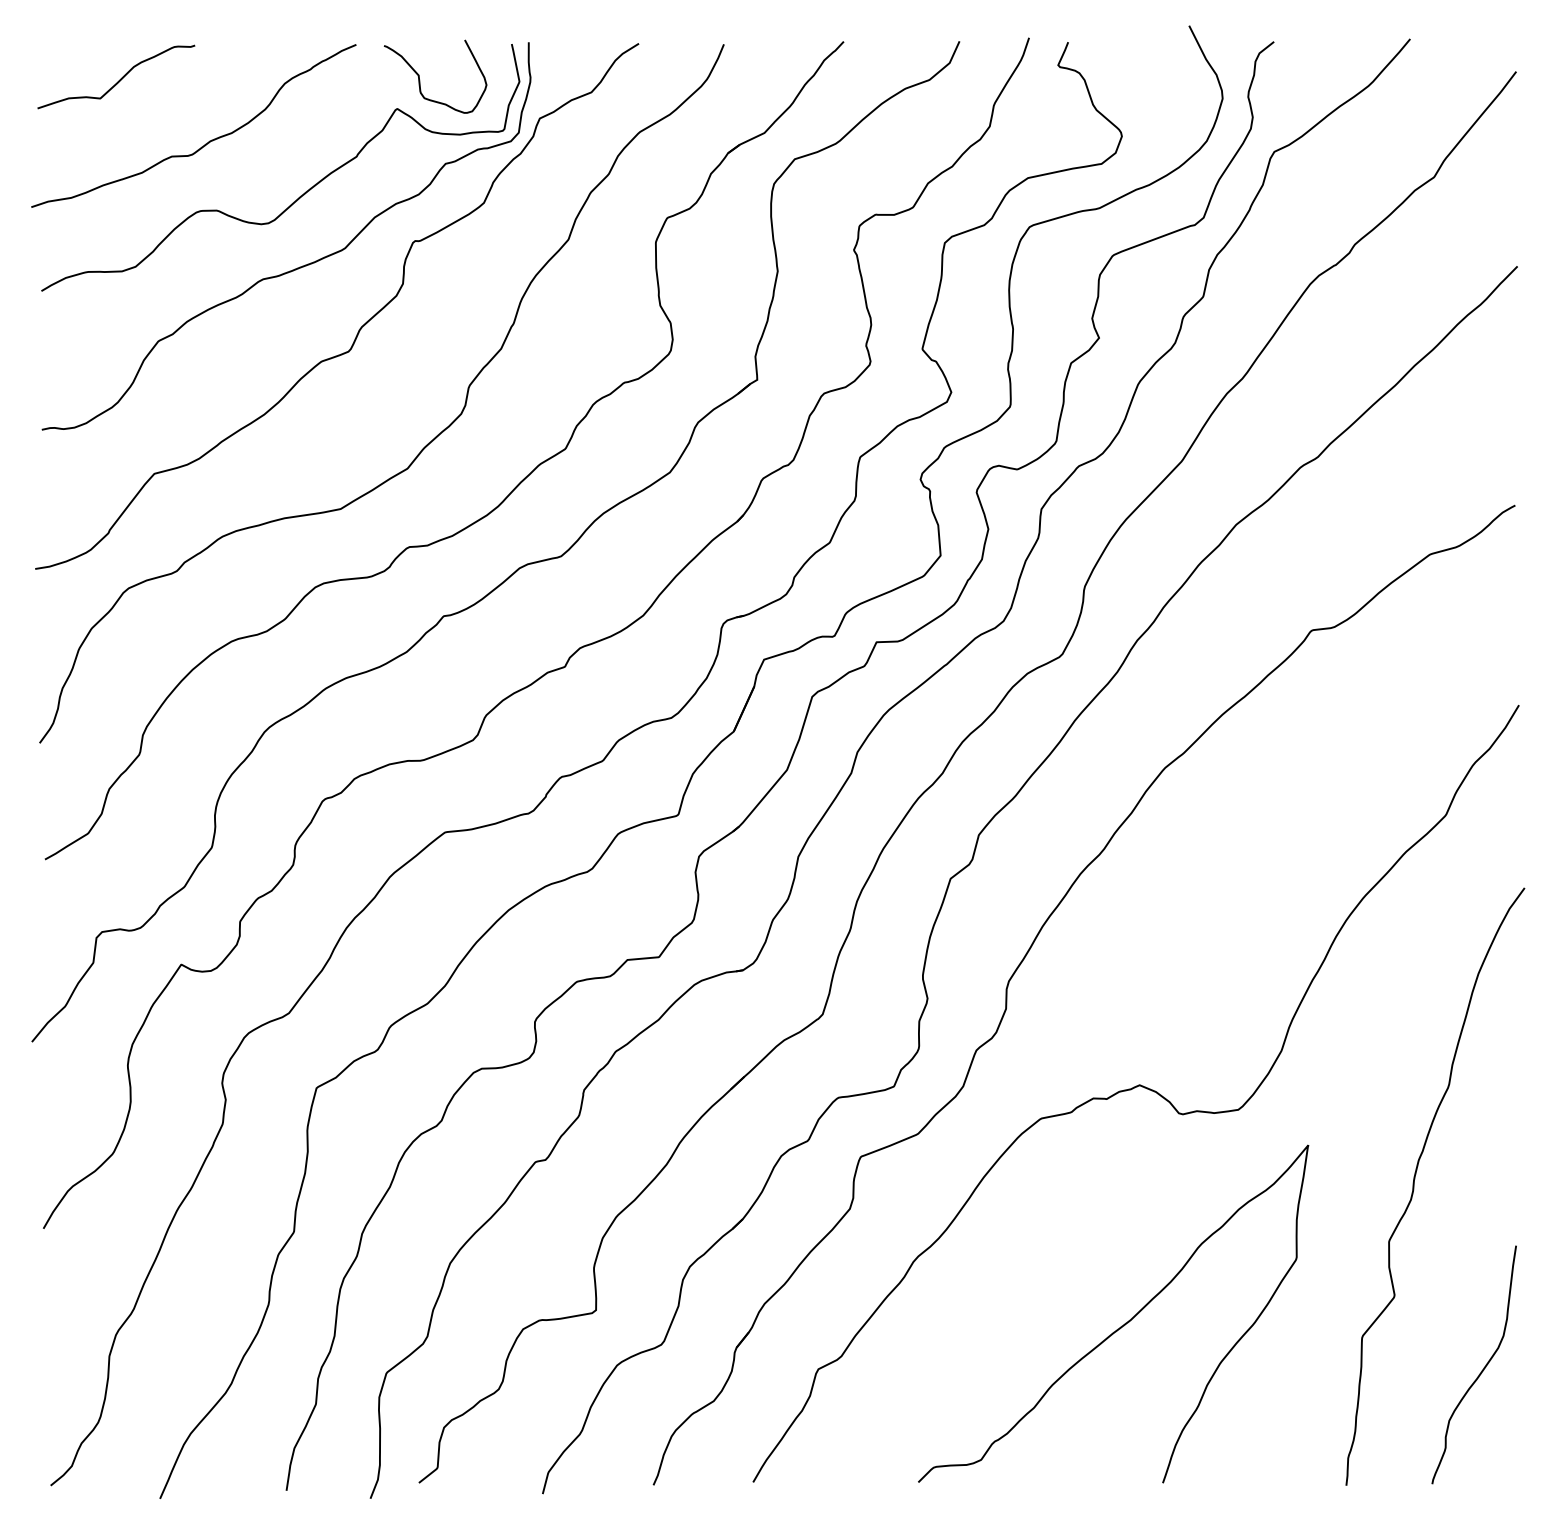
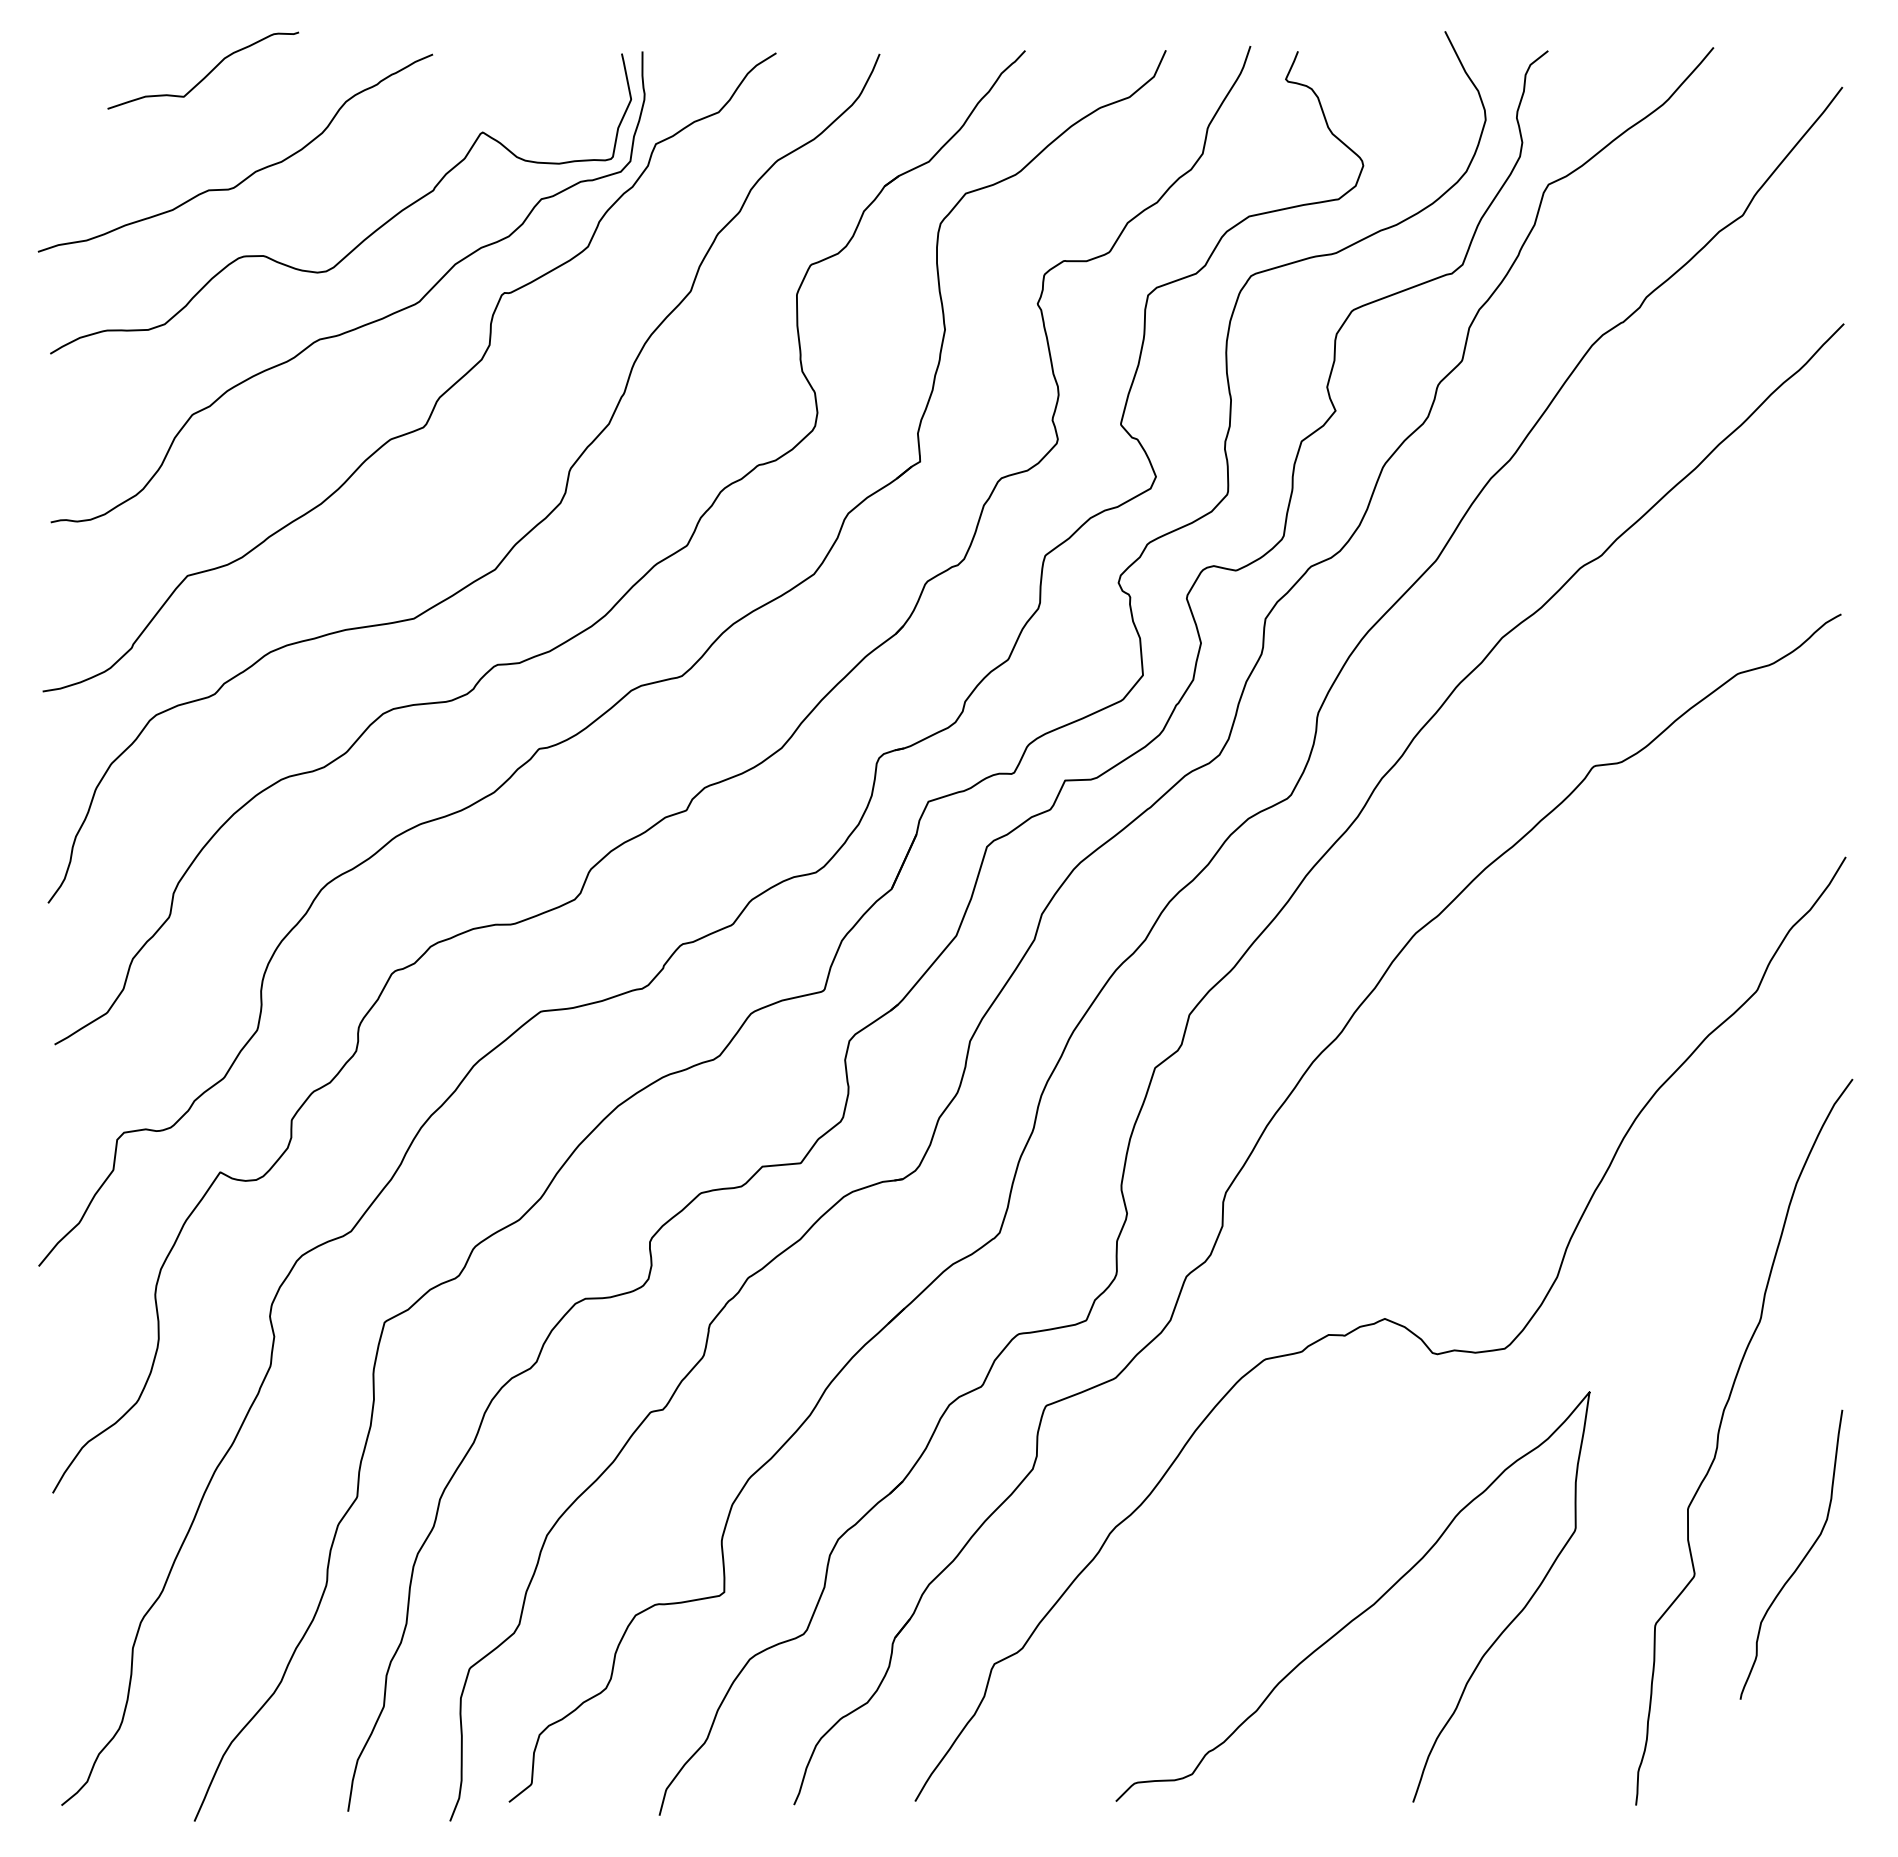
curve: (119, 79) -> (207, 73), moved
curve: (420, 79) -> (510, 96), removed
curve: (1481, 1370) -> (1800, 1561), moved

